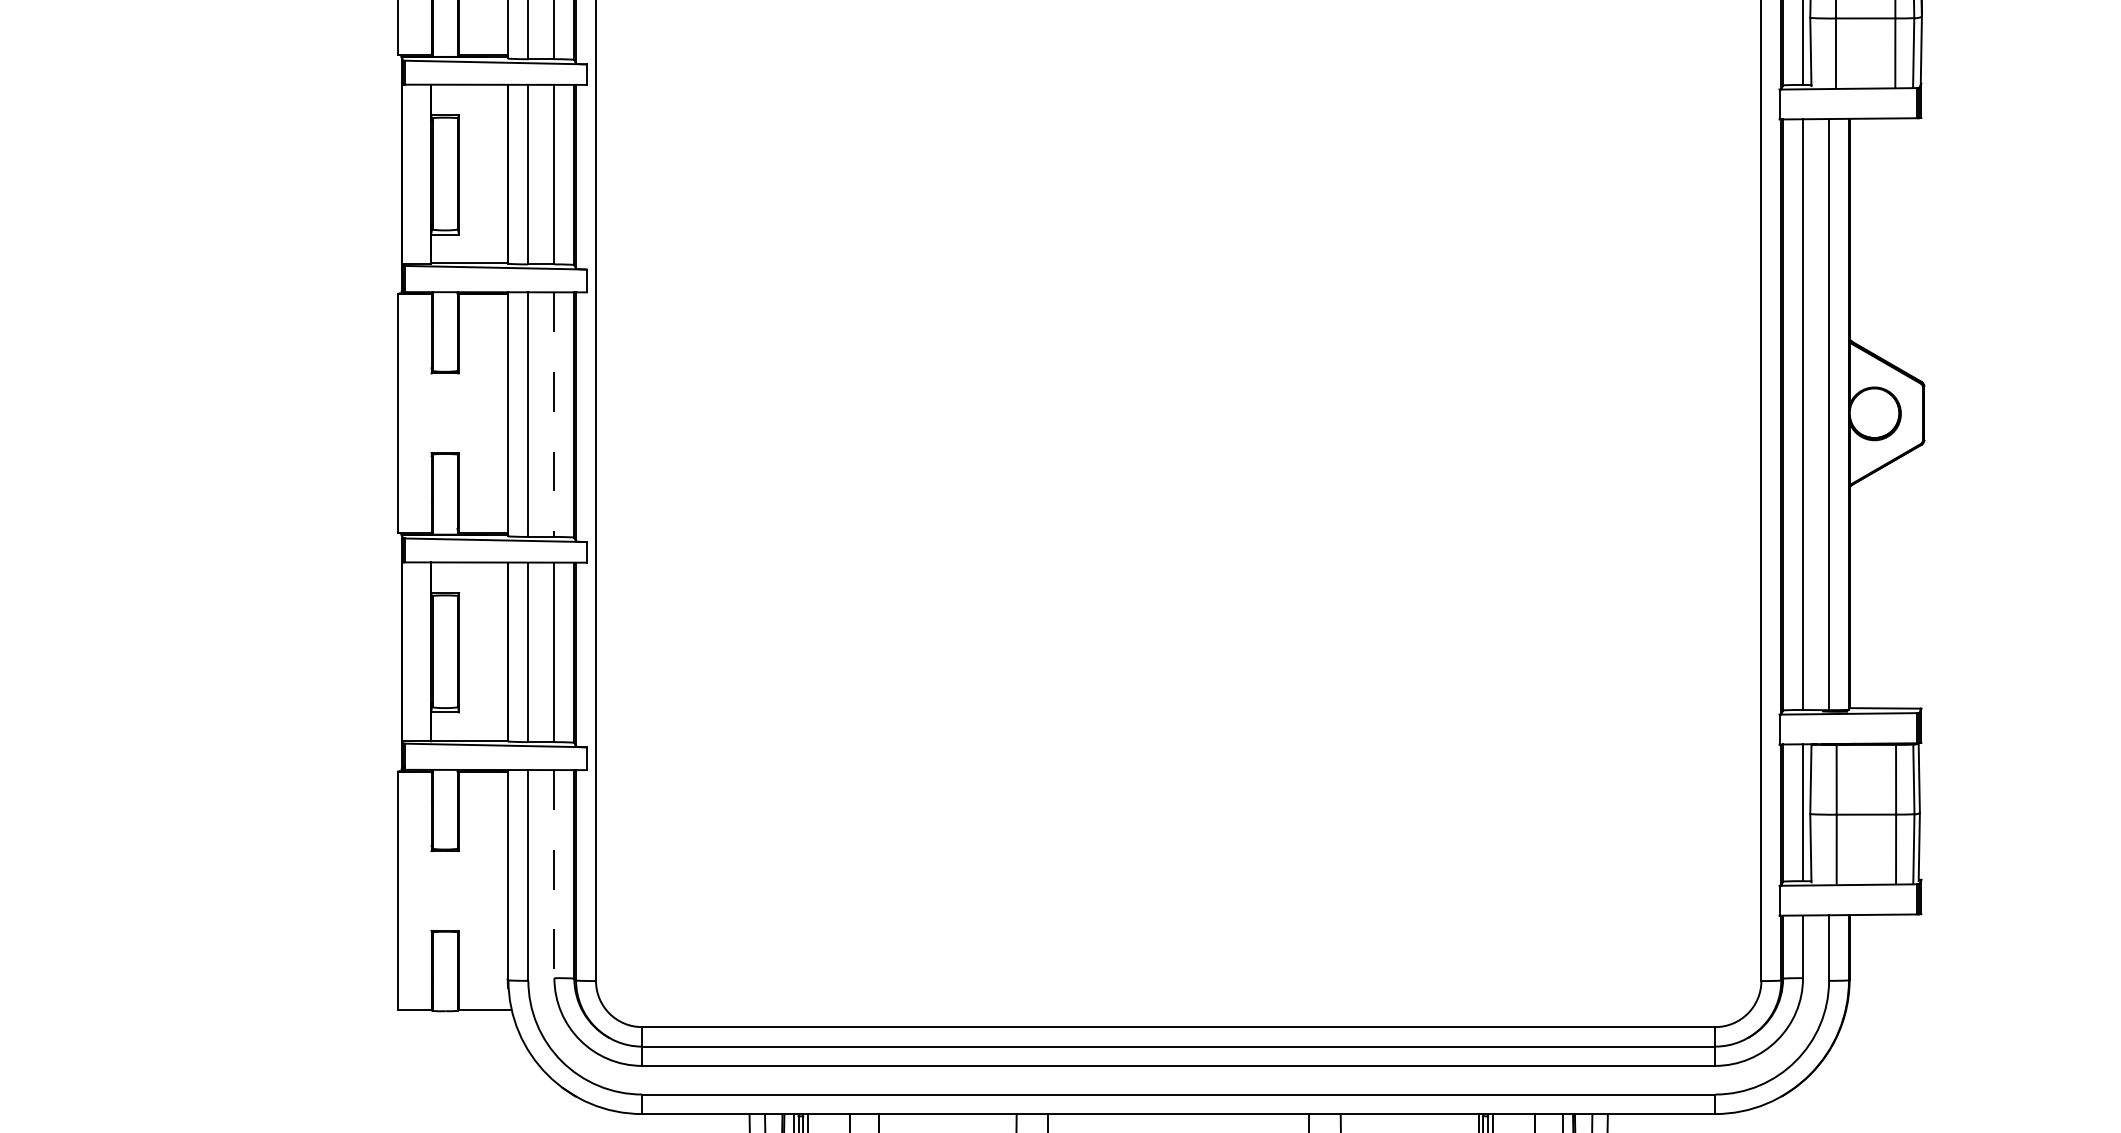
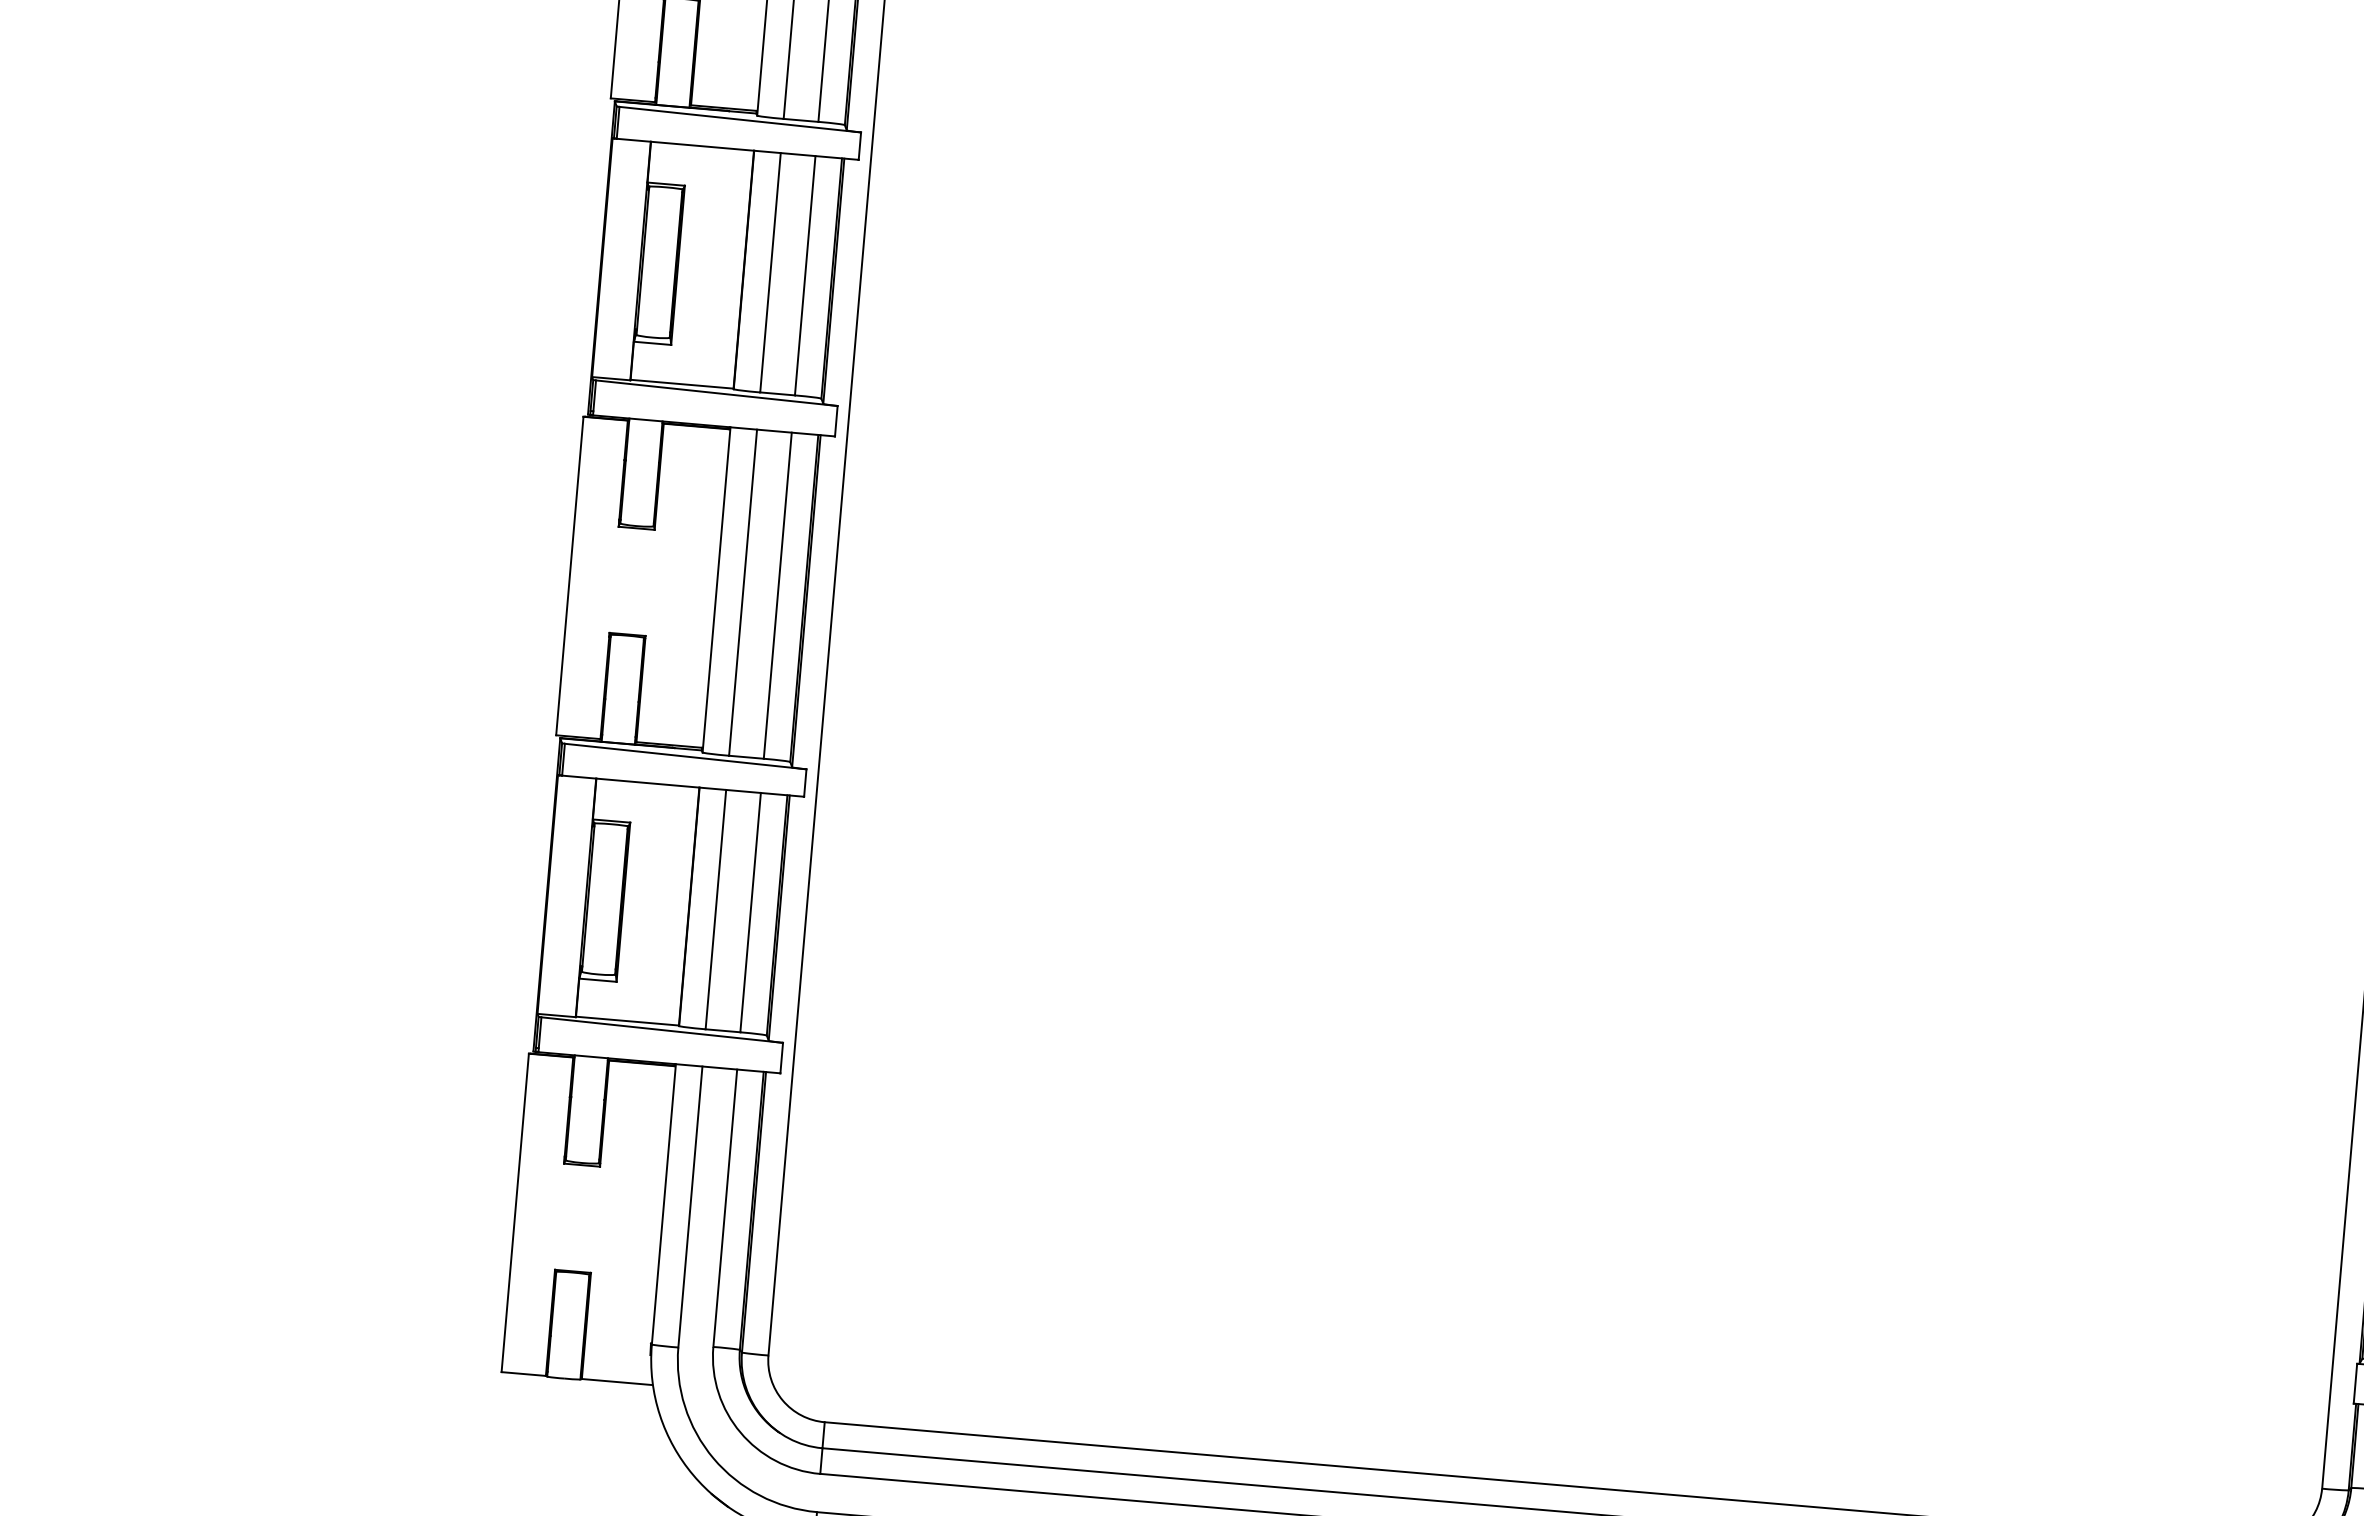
line: (554, 415) -> (777, 596), dashed -> solid
line: (554, 874) -> (725, 1208), dashed -> solid

